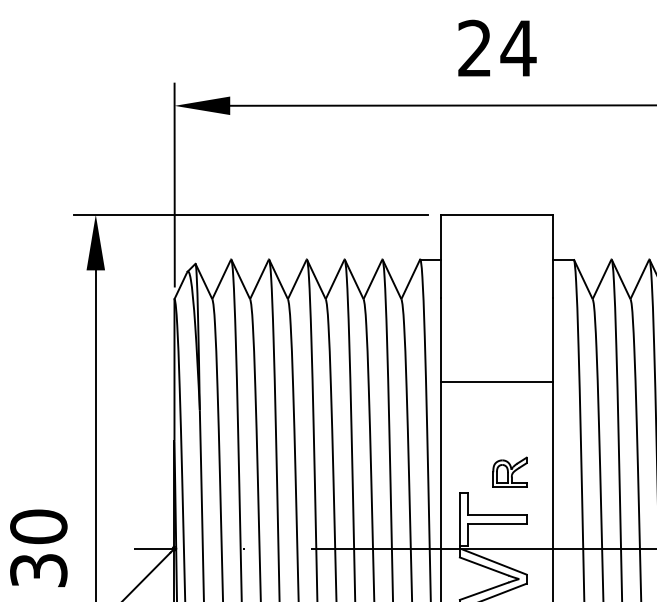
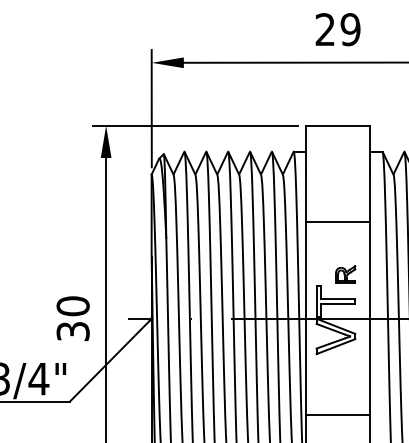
text: (518, 48) -> (350, 29), 24 -> 29

